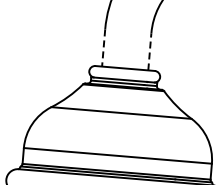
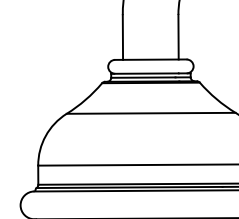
line: (103, 48) -> (122, 38), dashed -> solid
line: (149, 51) -> (178, 36), dashed -> solid

